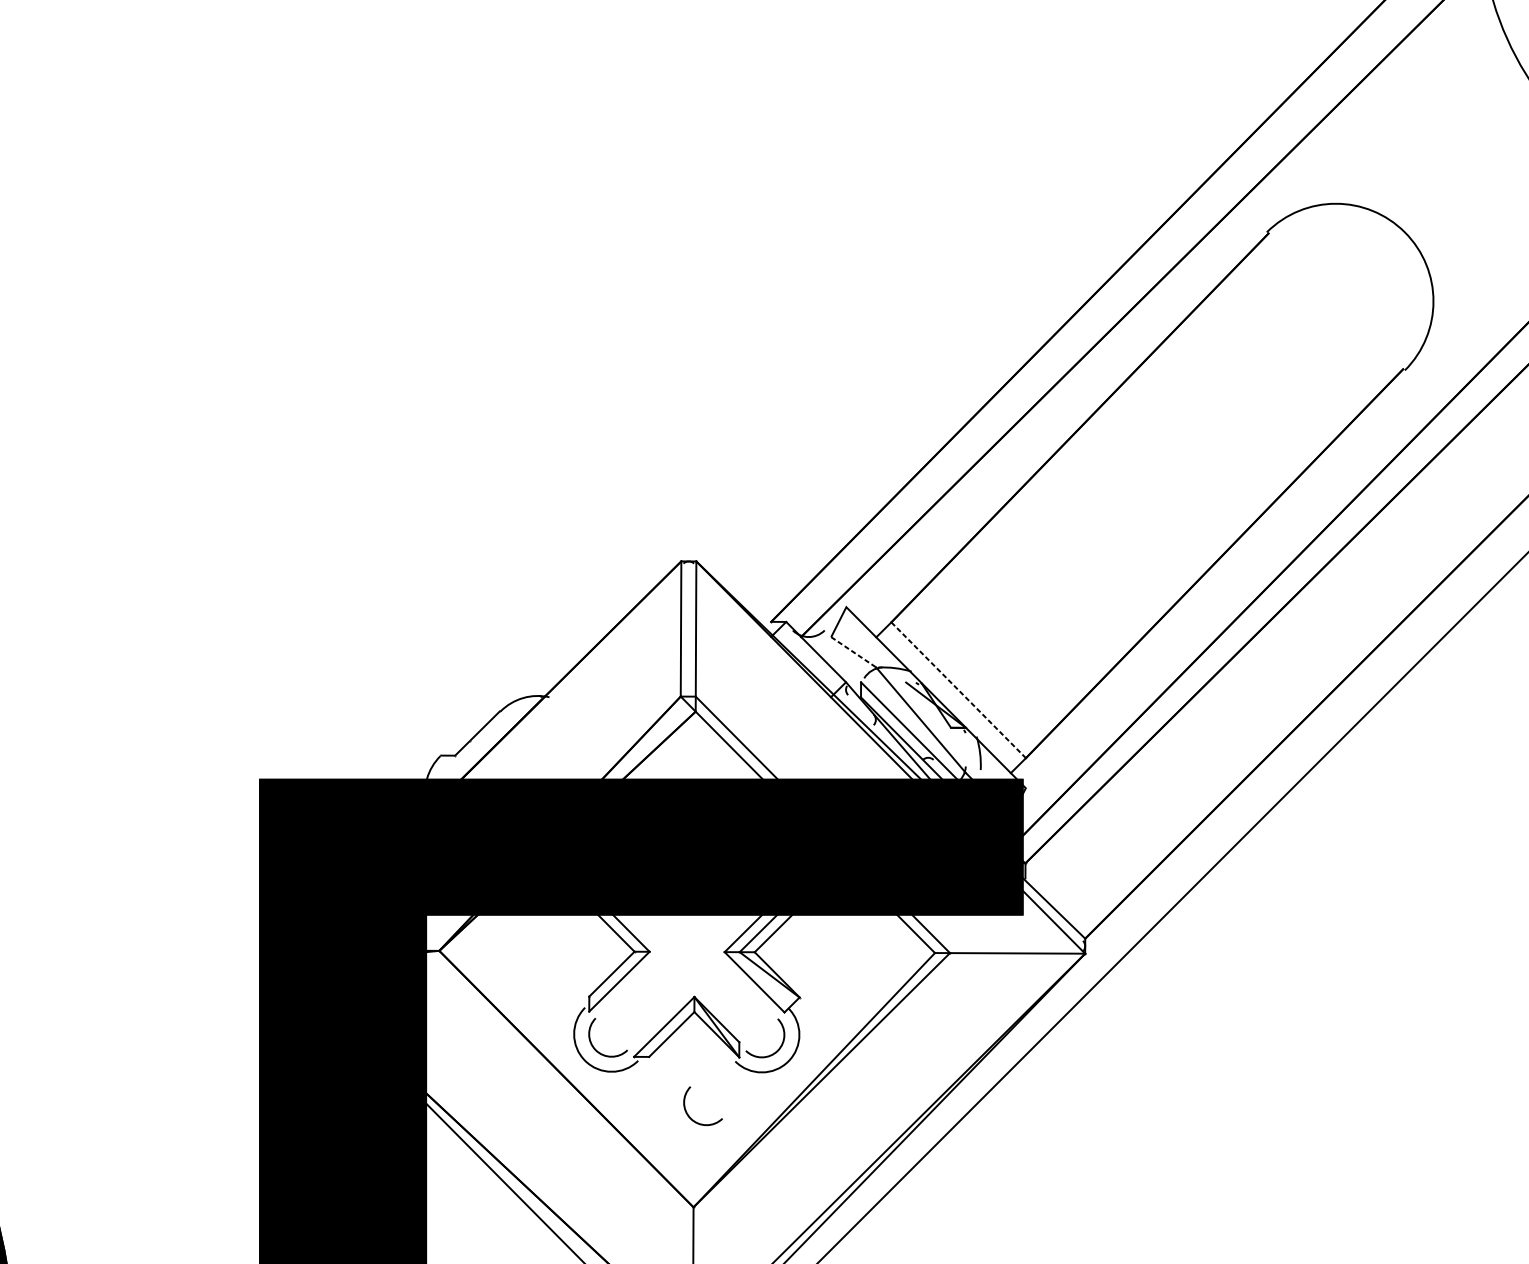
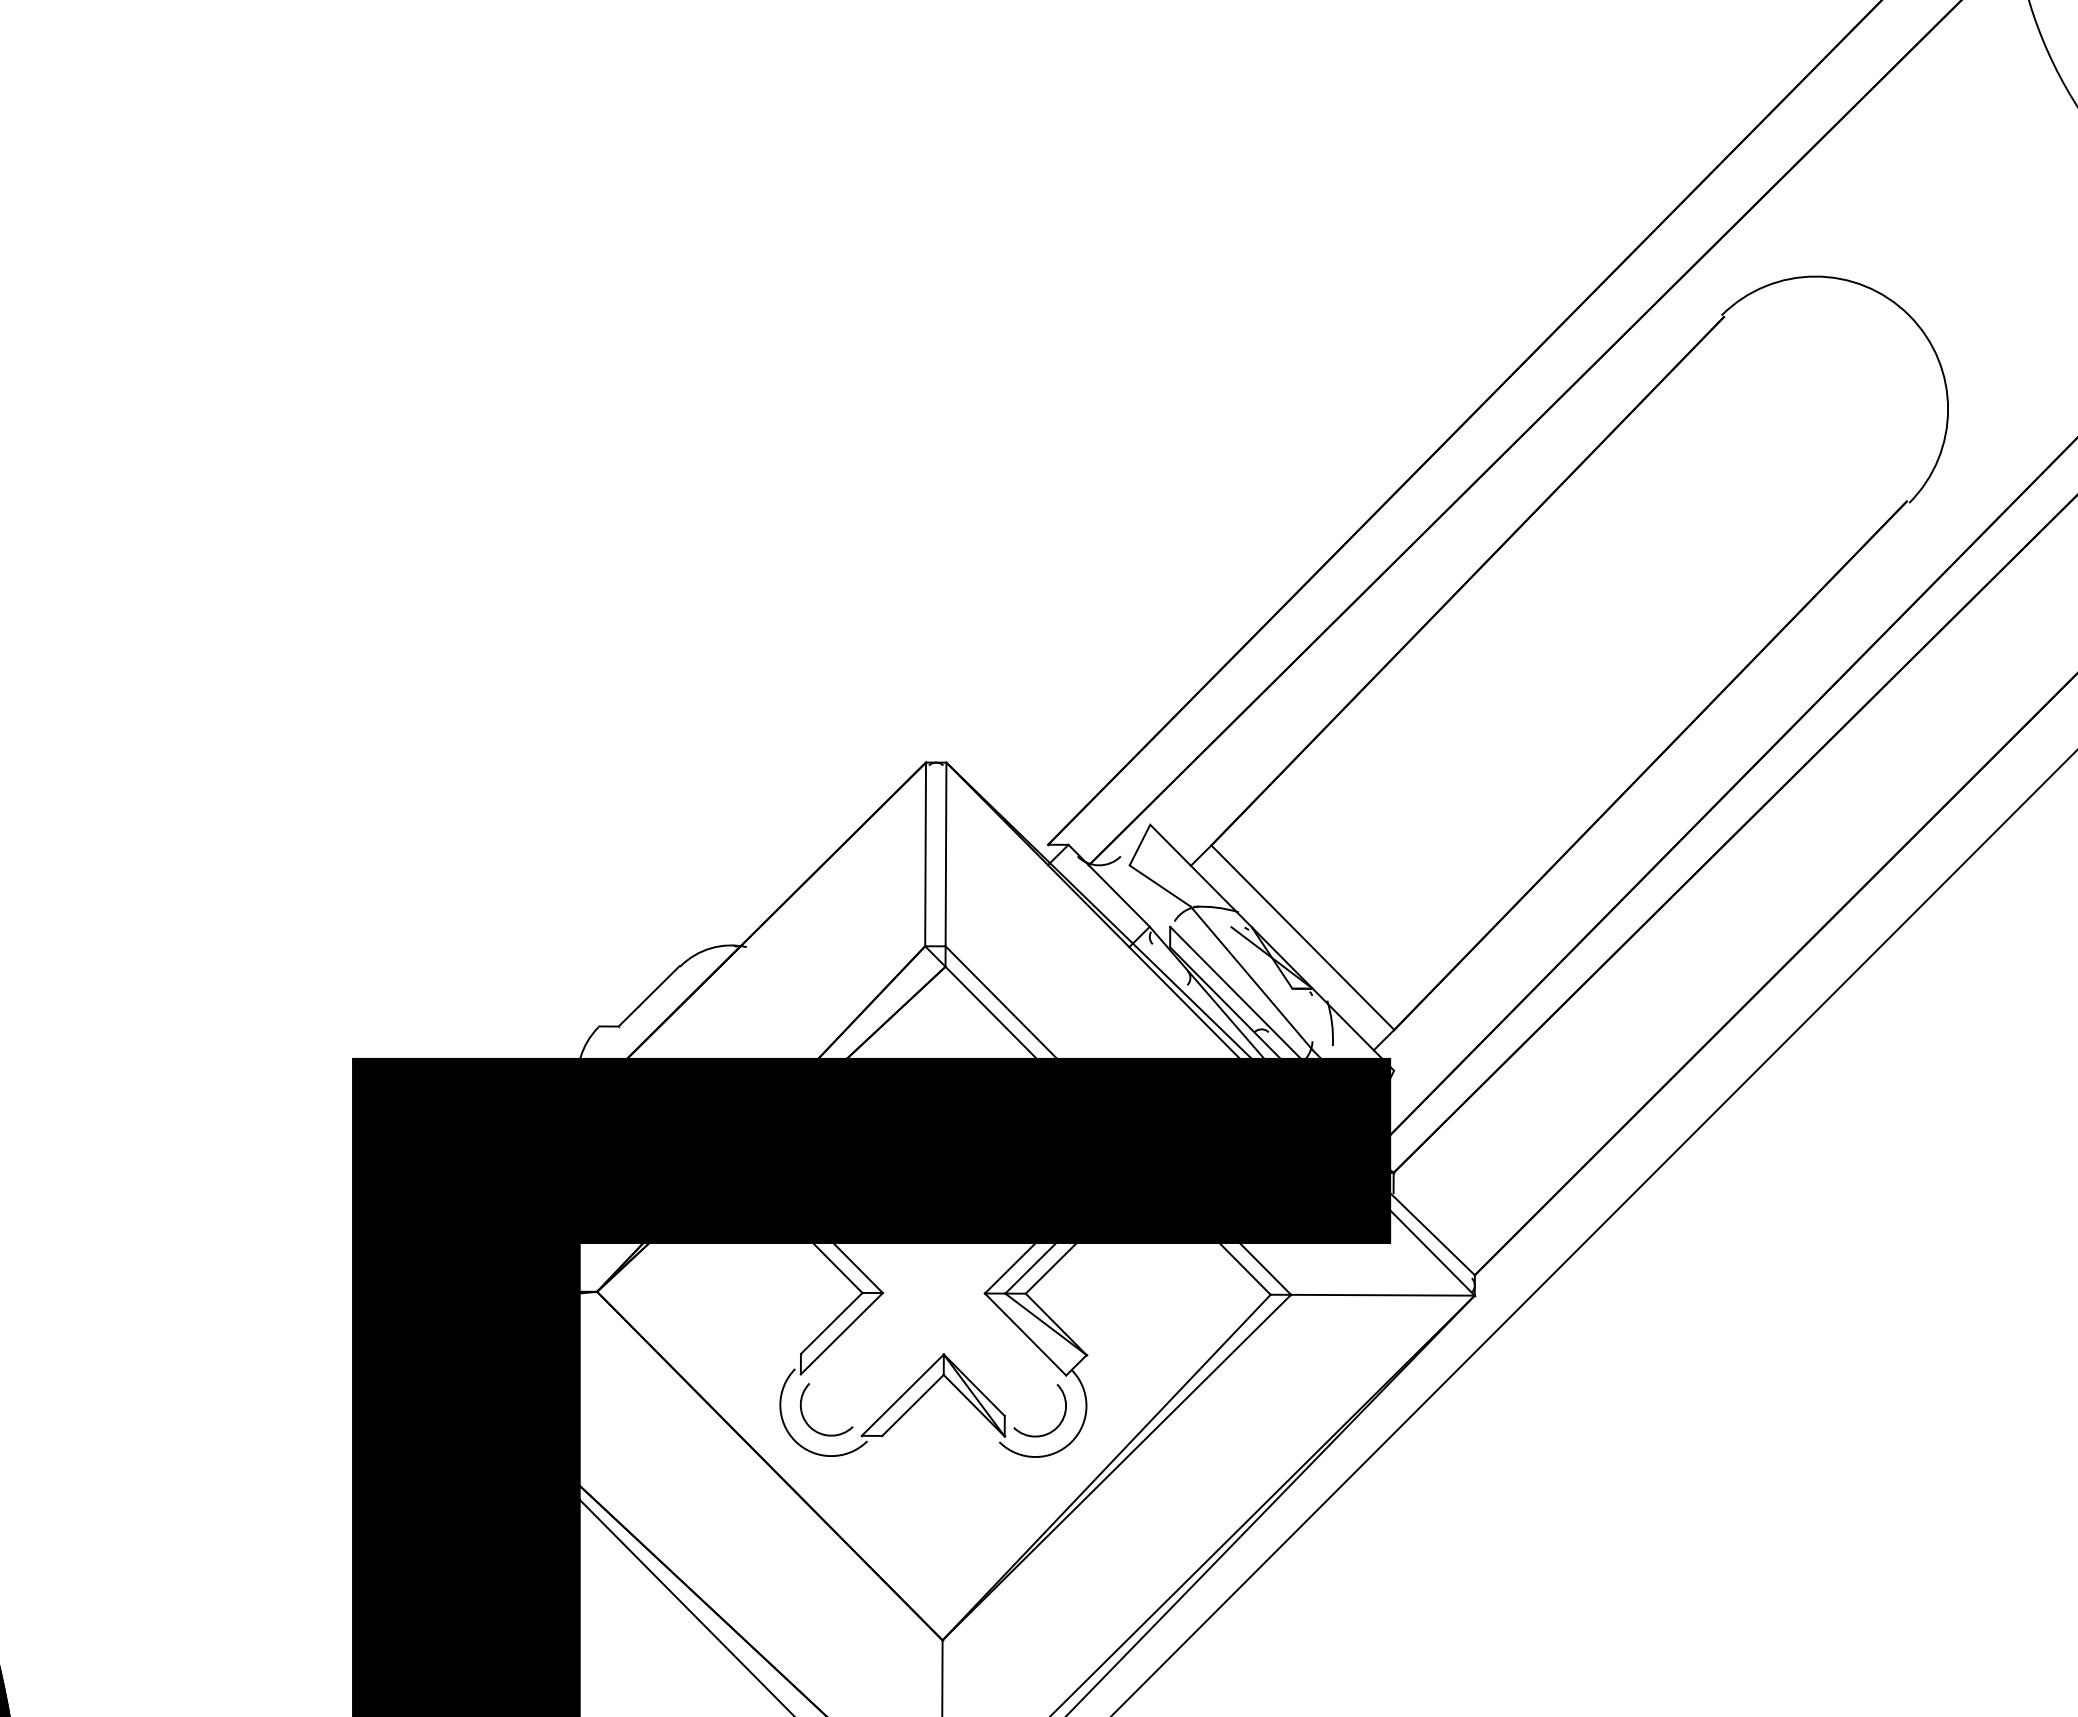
line: (853, 652) -> (1160, 886), dashed -> solid
line: (958, 690) -> (1302, 937), dashed -> solid
curve: (689, 1116) -> (937, 1516), removed

